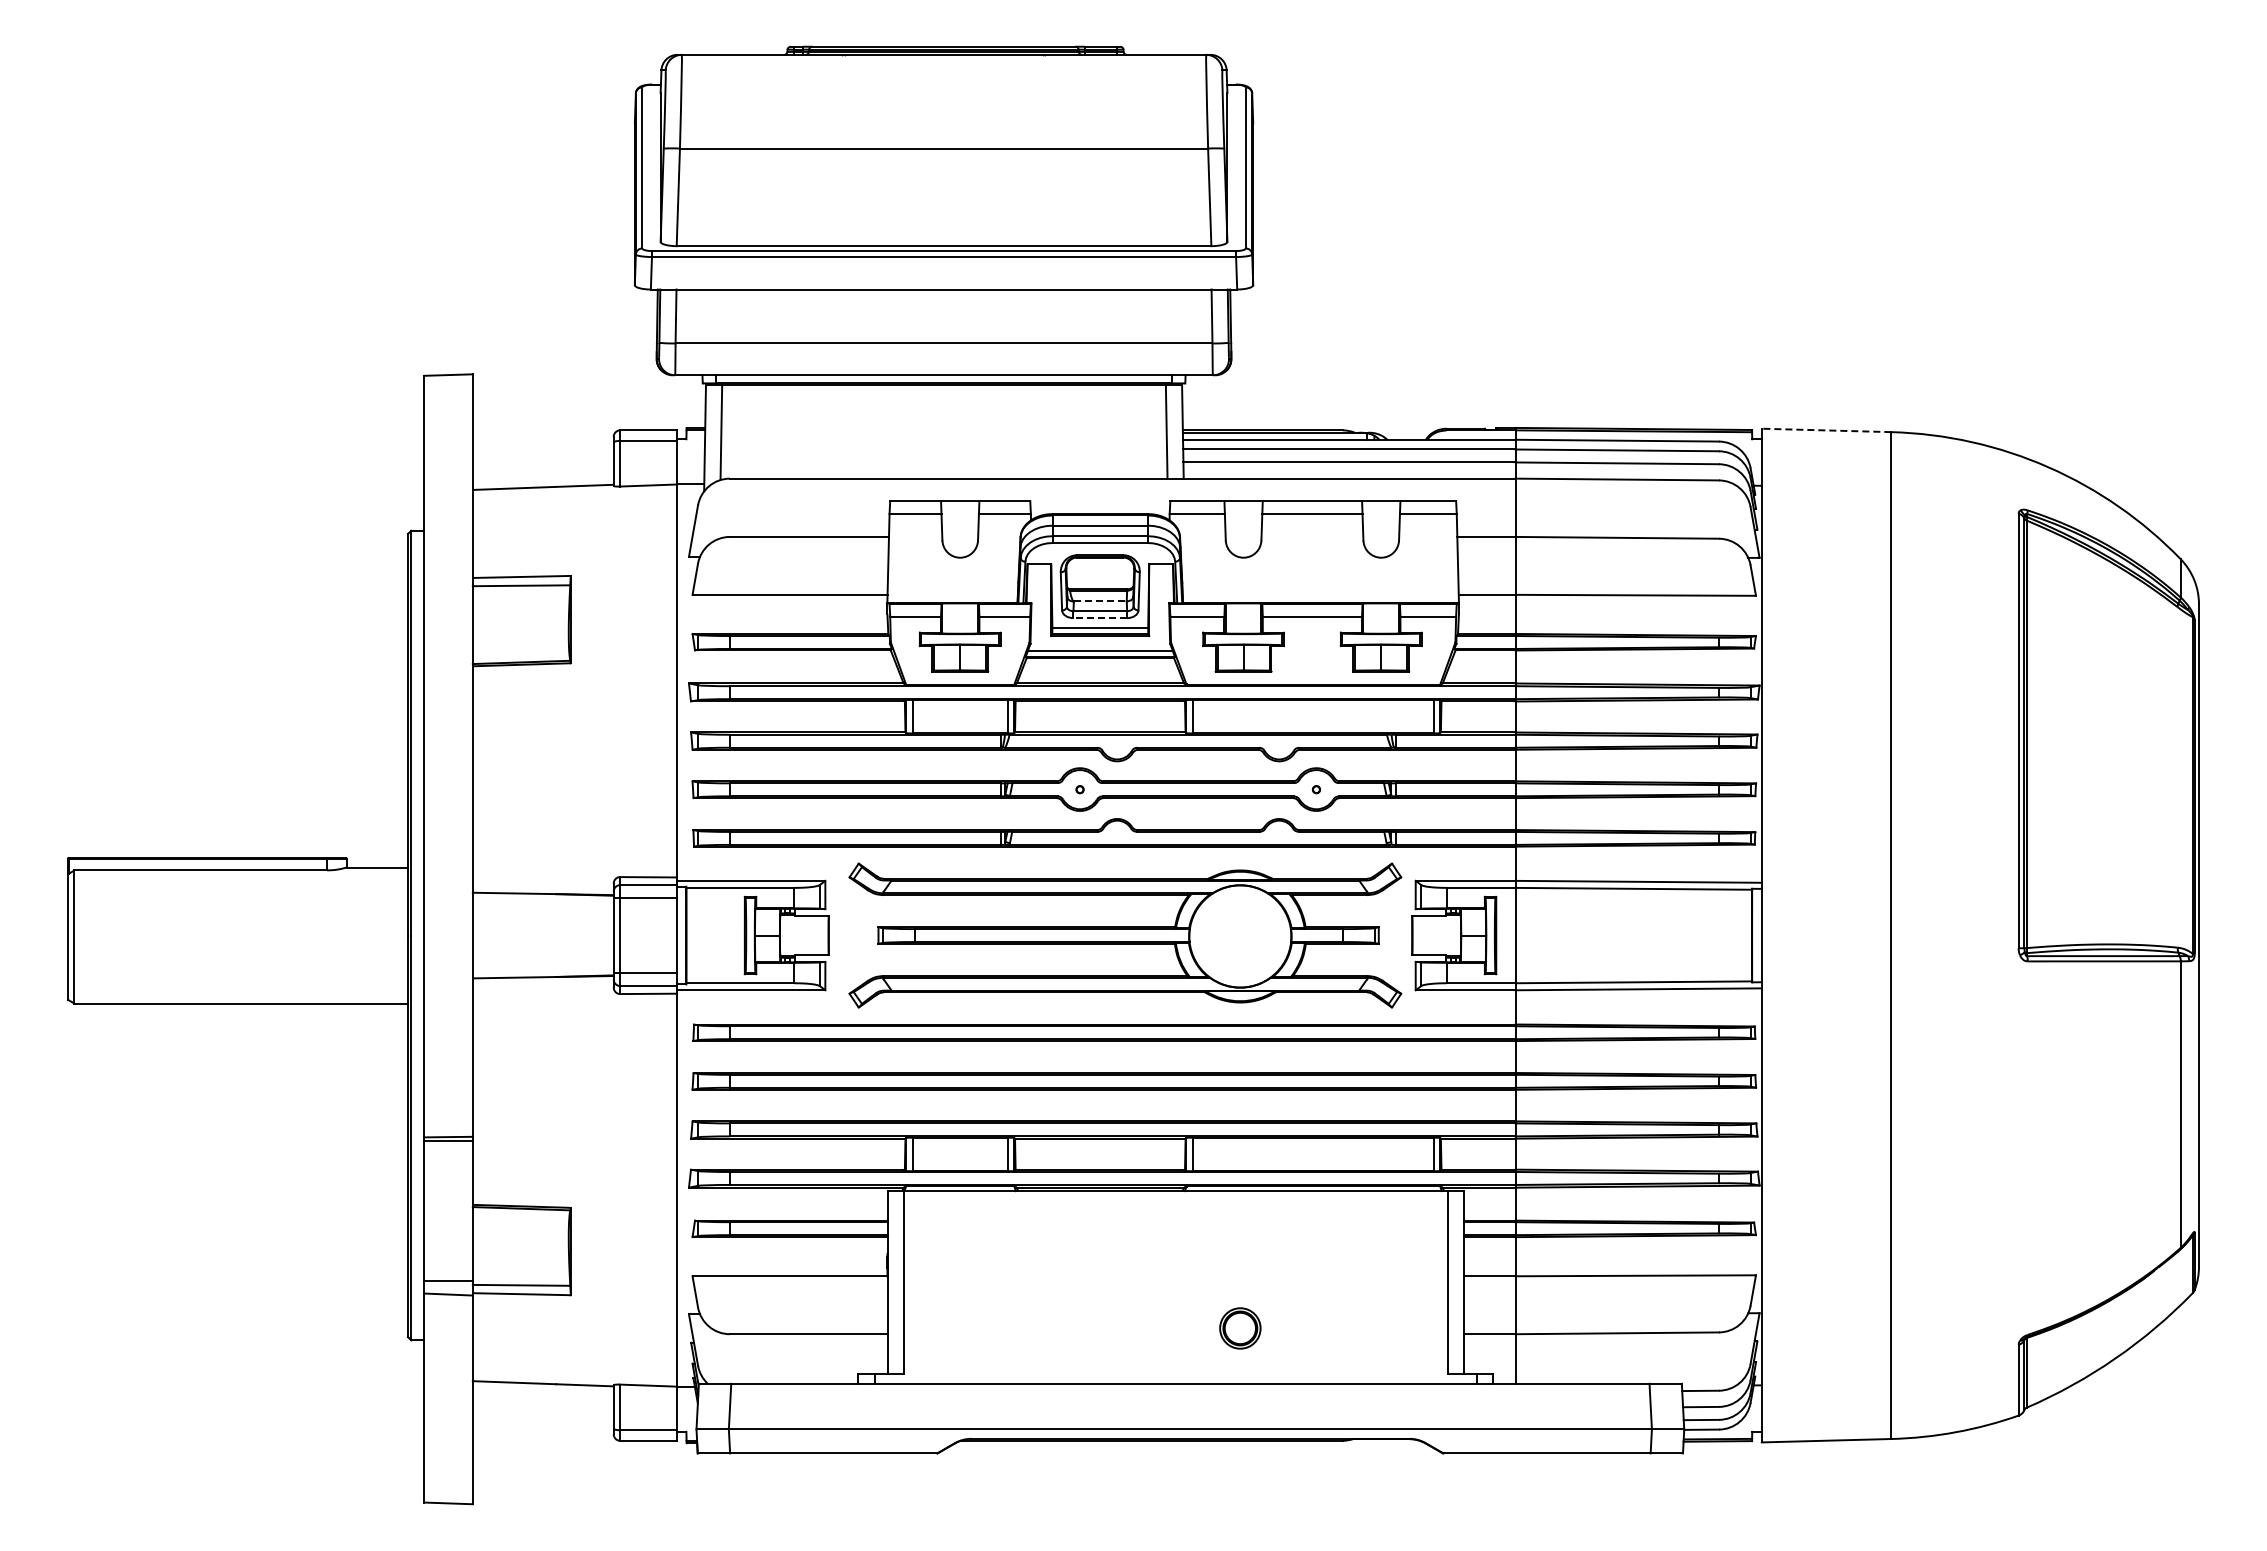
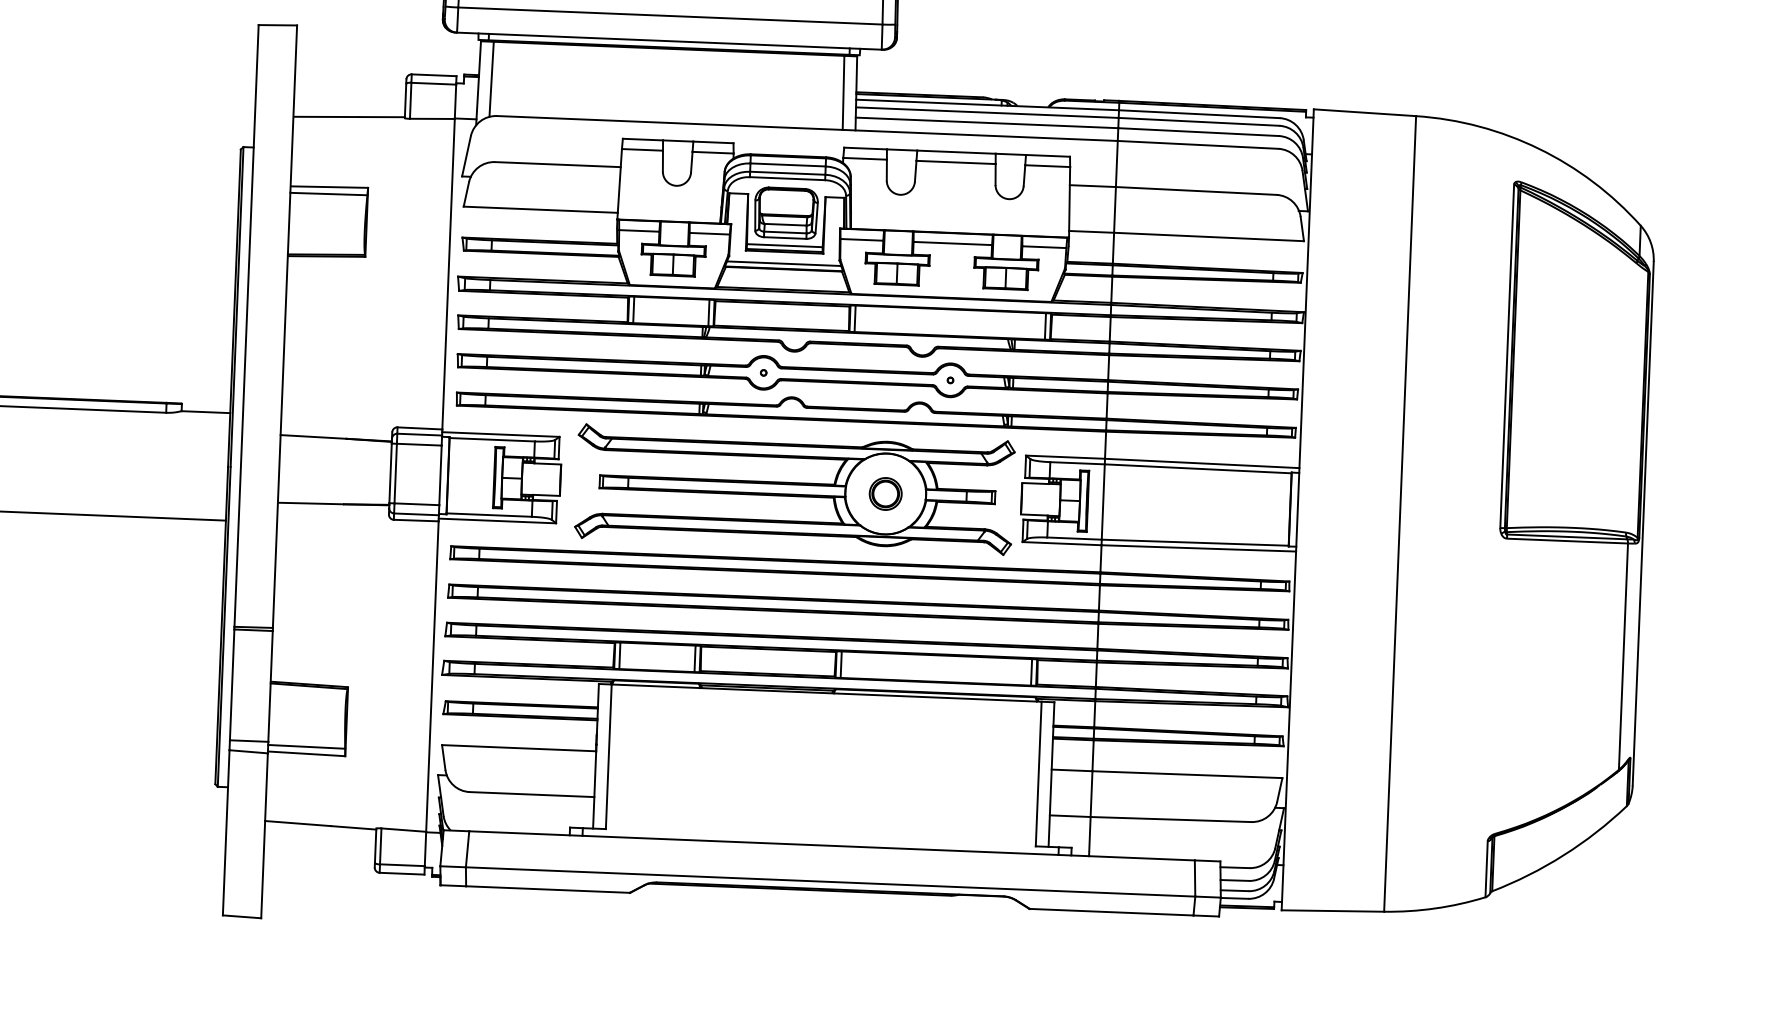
line: (1826, 430) -> (1364, 112), dashed -> solid
line: (1100, 601) -> (785, 224), dashed -> solid
line: (1100, 618) -> (785, 238), dashed -> solid
part: (1240, 1328) -> (885, 494), moved

